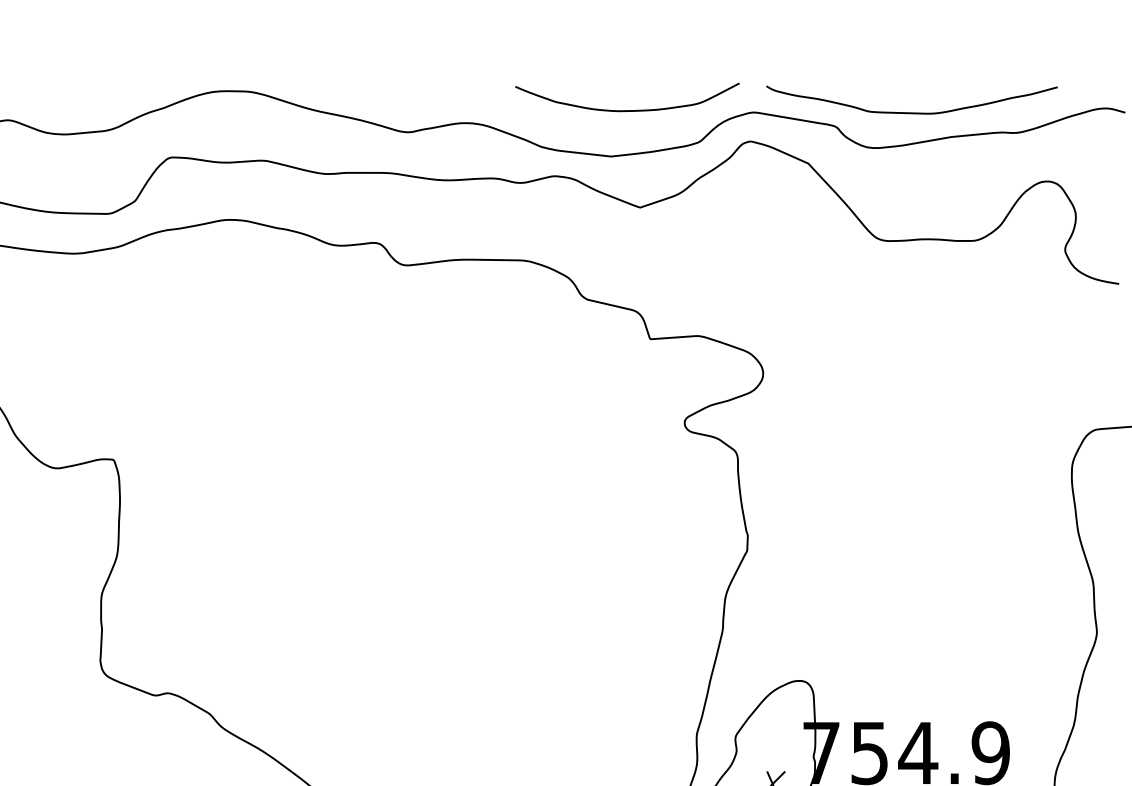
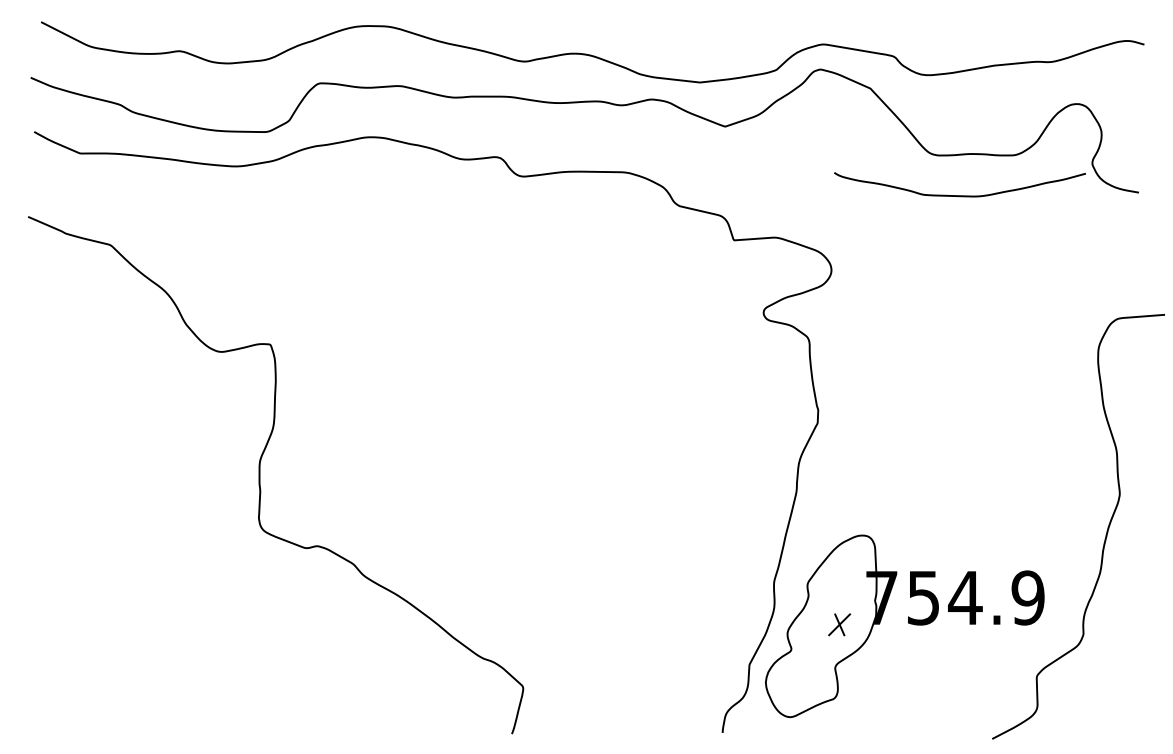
curve: (627, 110) -> (714, 42), removed
curve: (911, 112) -> (959, 195), moved

